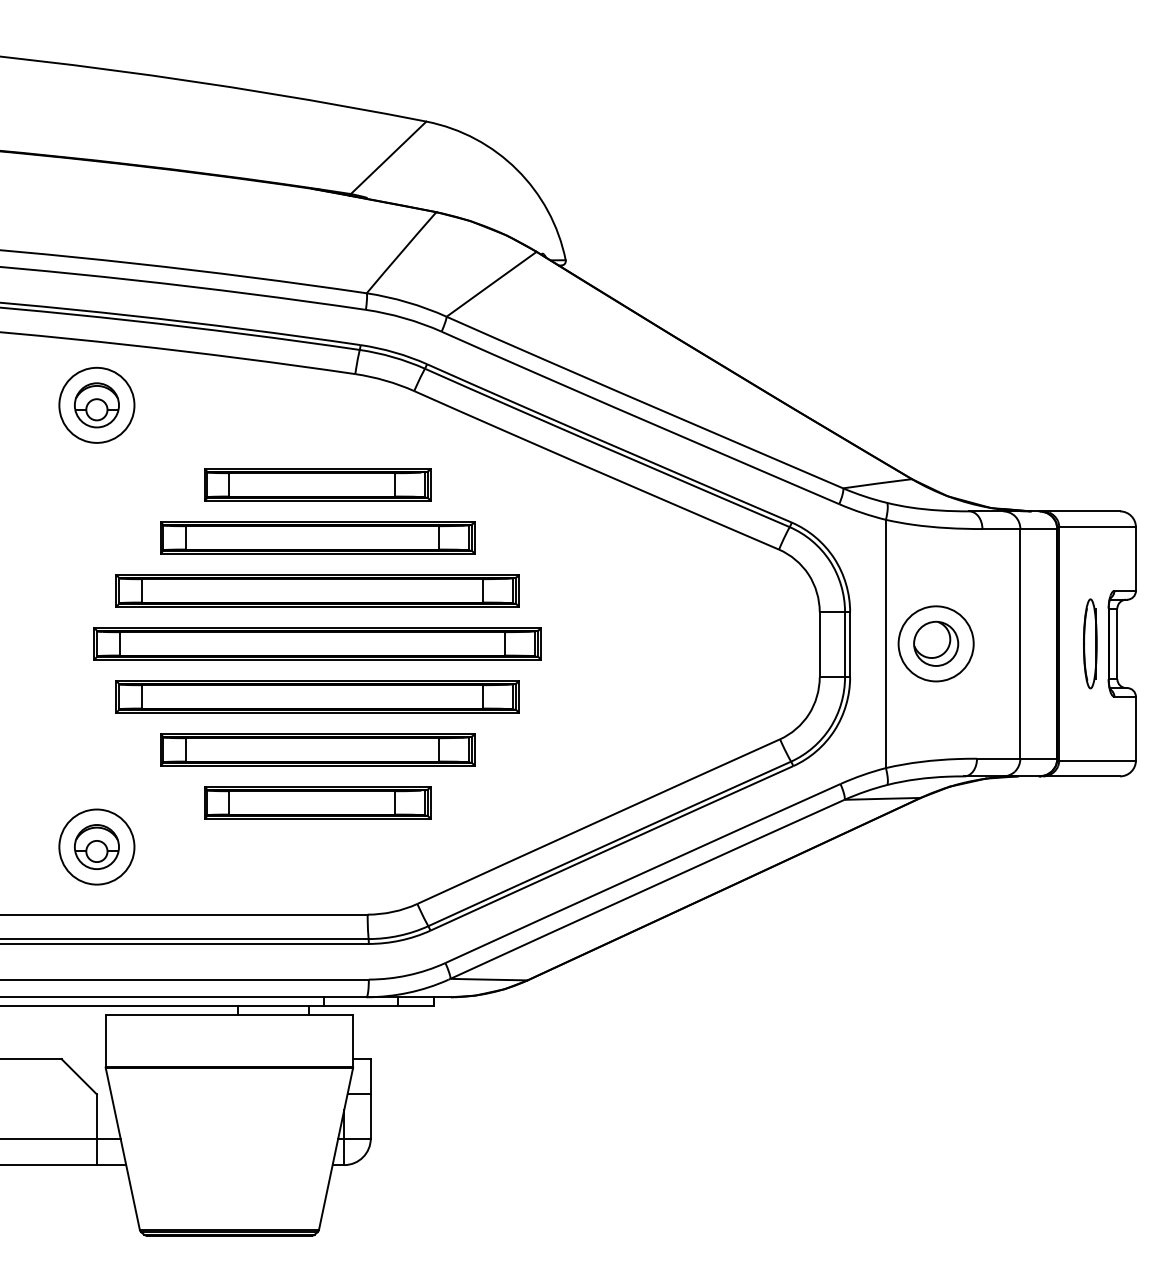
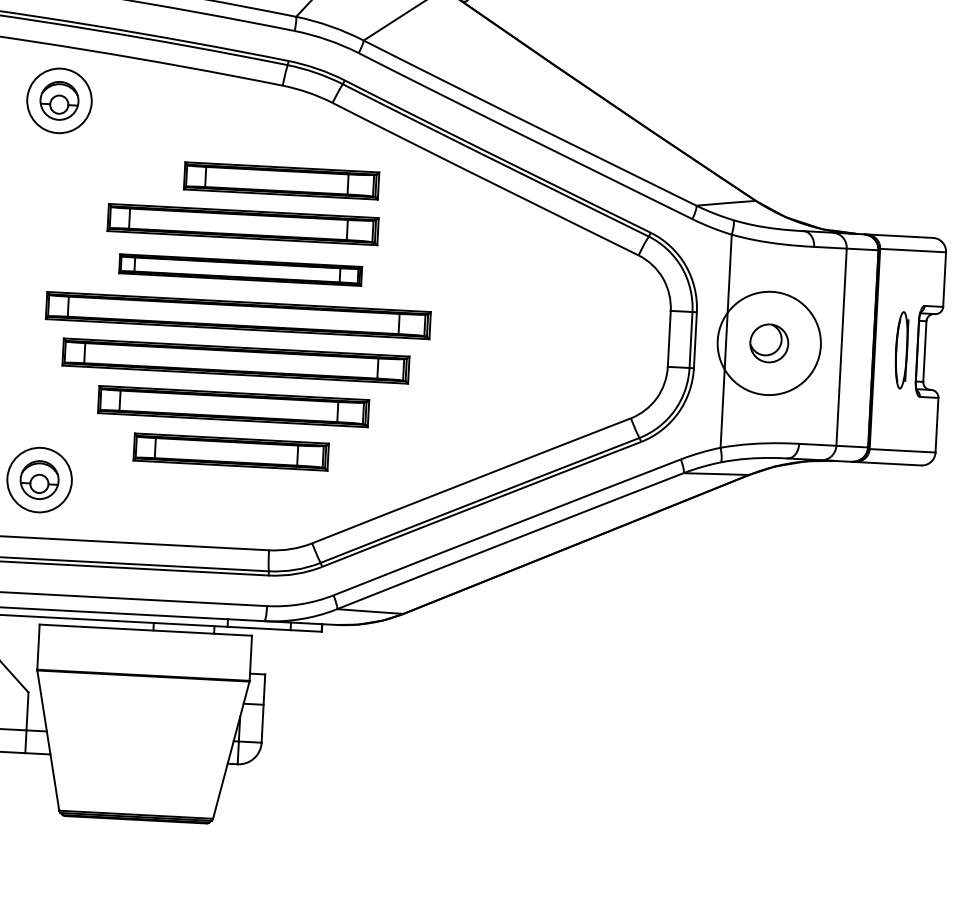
part: (317, 484) -> (281, 180), moved
part: (317, 590) -> (240, 269), size x0.7
circle: (935, 643) -> (768, 343), size x1.6

